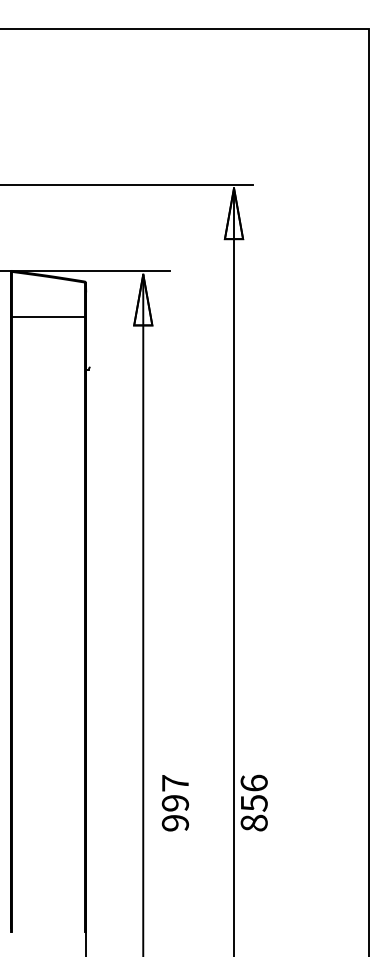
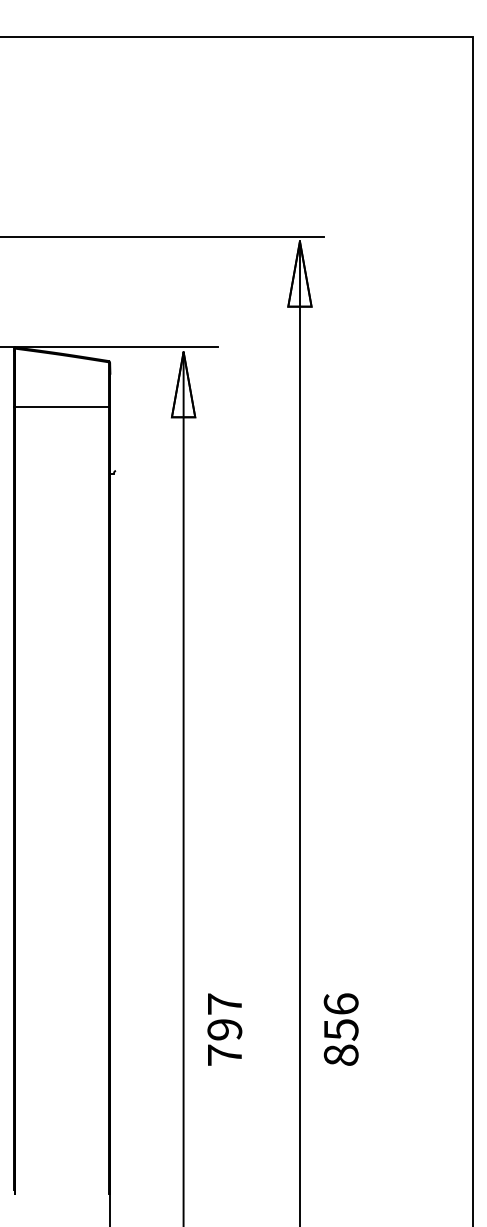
text: (253, 802) -> (340, 1028), moved
text: (175, 822) -> (224, 1054), 997 -> 797

